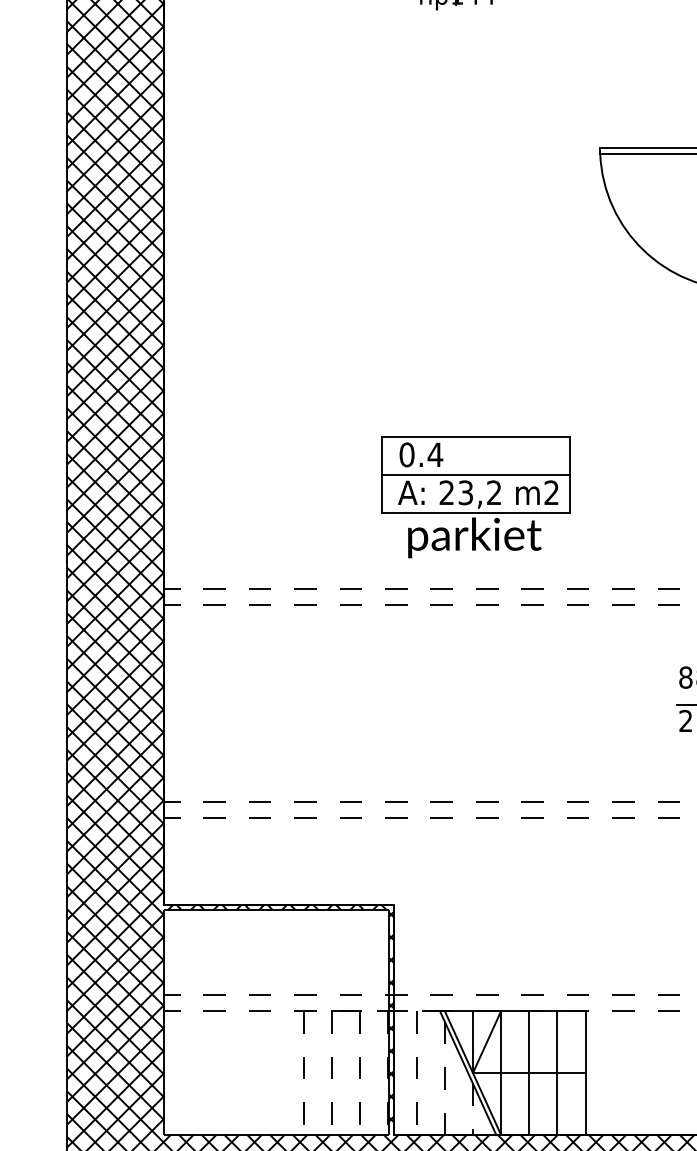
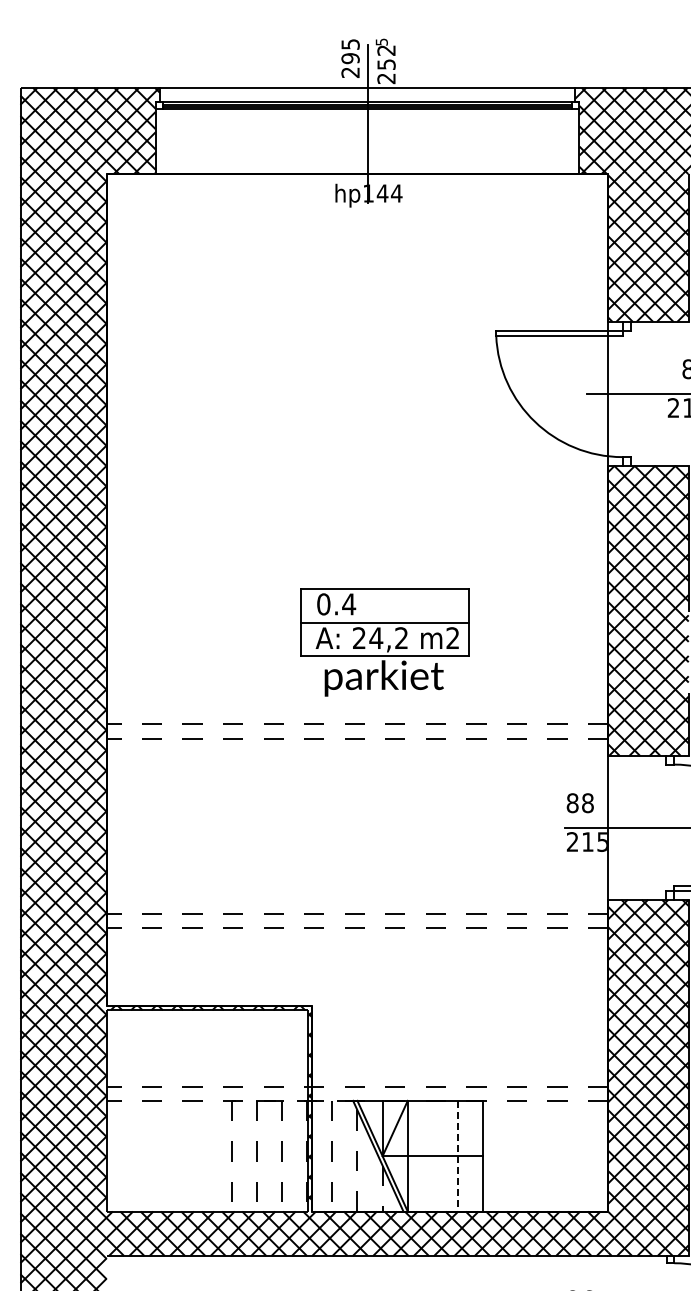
text: (466, 493) -> (376, 638), 23,2 -> 24,2
line: (528, 1072) -> (432, 1155), removed
line: (557, 1073) -> (458, 1156), solid -> dashed

